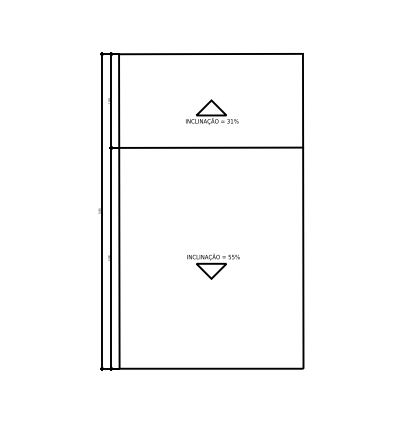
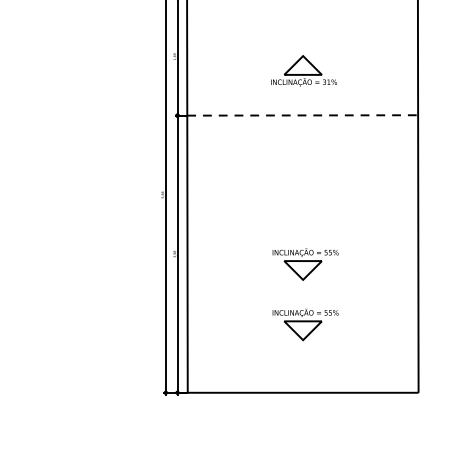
line: (211, 147) -> (303, 115), solid -> dashed
part: (213, 314) -> (305, 324), added

